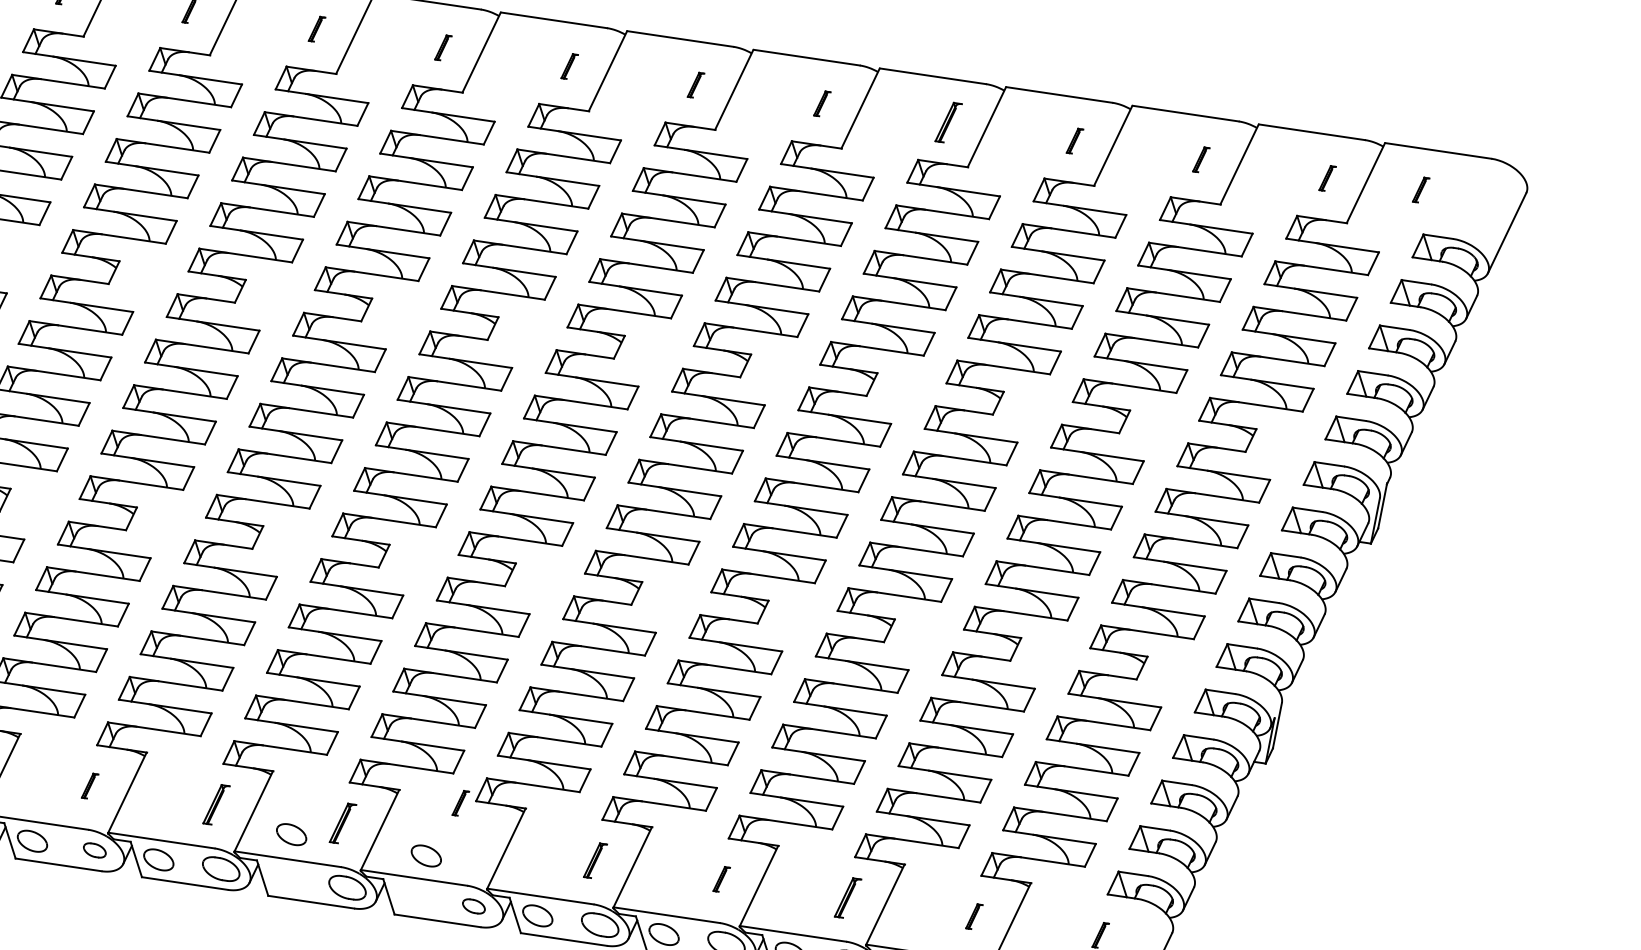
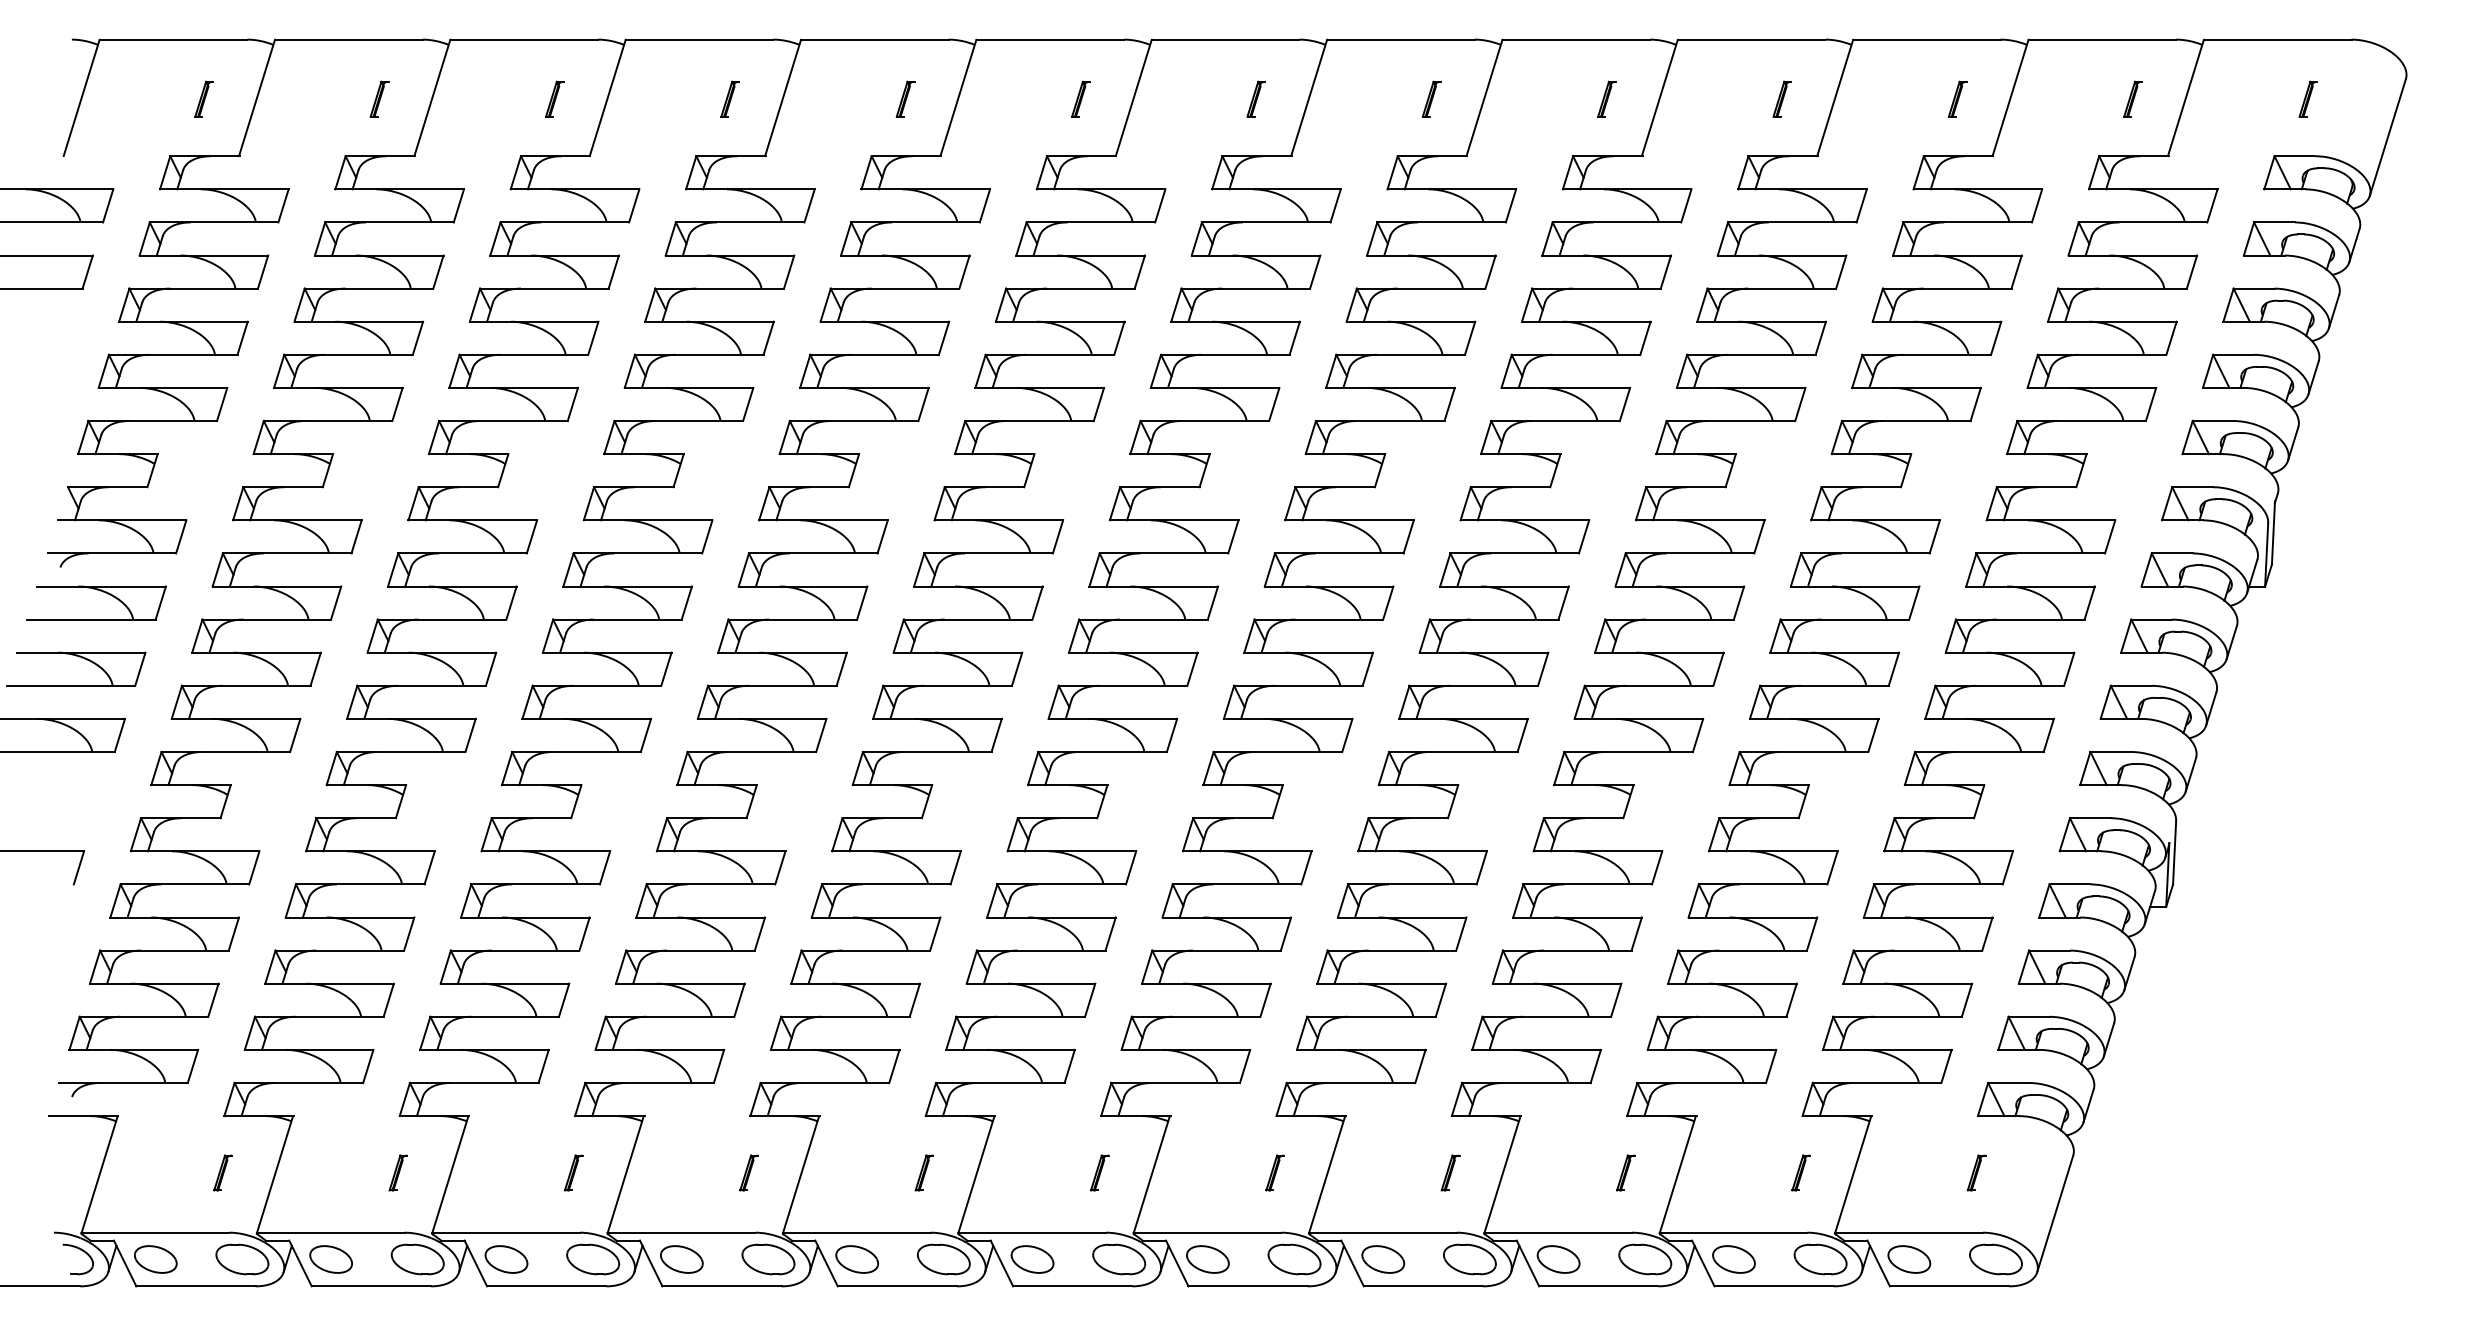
part: (948, 121) -> (1606, 98), size x0.62
part: (1420, 189) -> (2307, 98), moved
part: (460, 802) -> (1099, 1172), moved
part: (216, 804) -> (748, 1172), size x0.62
part: (342, 822) -> (923, 1172), size x0.62
part: (291, 834) -> (857, 1259), moved
part: (94, 850) -> (592, 1259), size x1.67
part: (426, 855) -> (1032, 1259), moved
part: (594, 860) -> (1274, 1172), size x0.71
part: (847, 897) -> (1625, 1172), size x0.62
part: (474, 906) -> (1119, 1259), size x1.67

